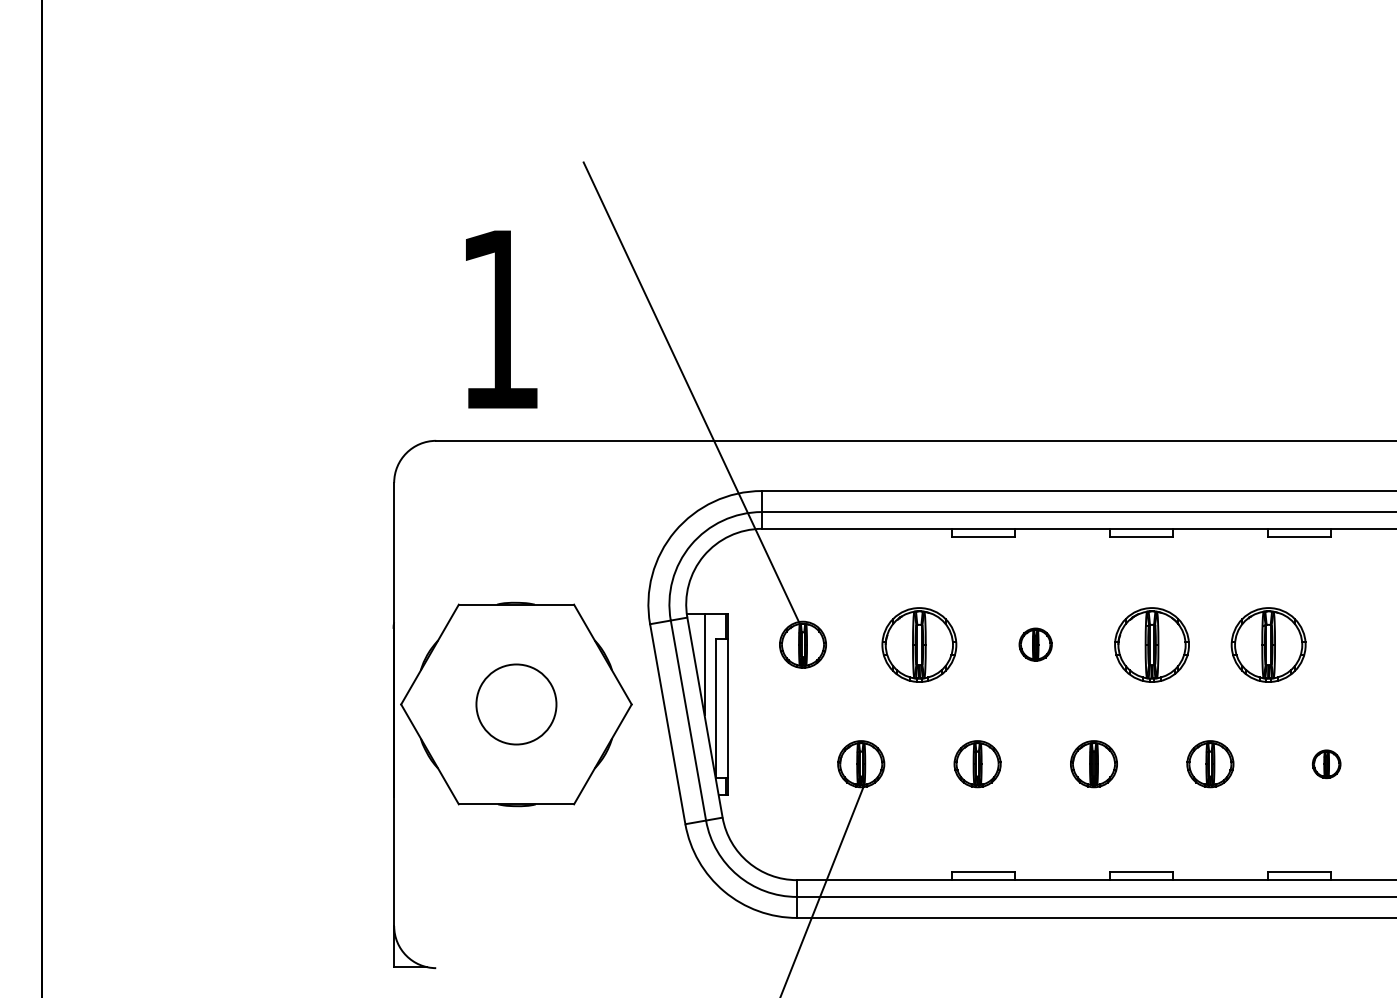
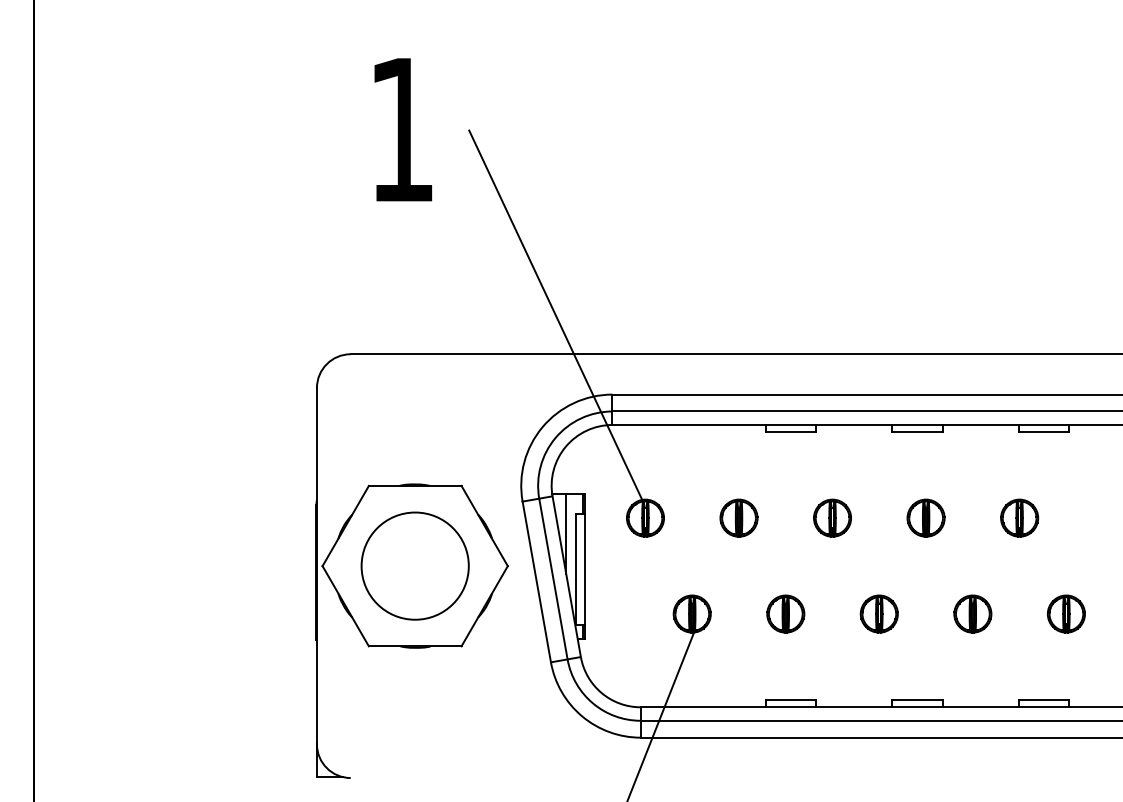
text: (501, 319) -> (403, 129), moved
part: (919, 644) -> (739, 517), size x0.62
part: (1035, 644) -> (832, 517), size x1.43
part: (1152, 644) -> (926, 517), size x0.62
part: (1268, 644) -> (1019, 517), size x0.62
circle: (516, 704) -> (415, 566), size x1.67
part: (1326, 764) -> (1066, 614), size x1.67

